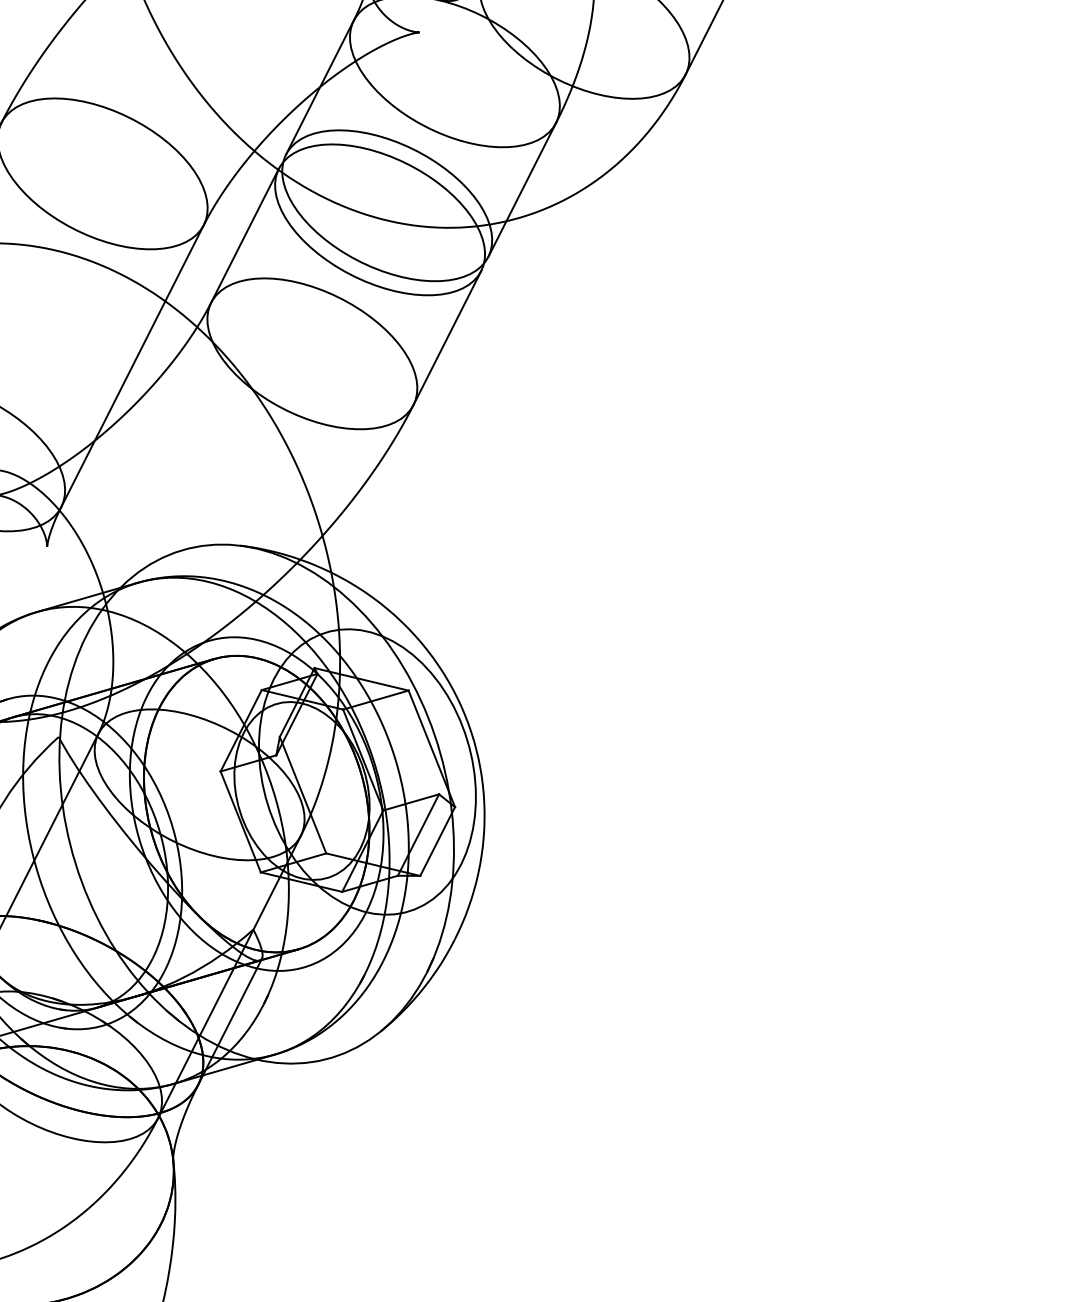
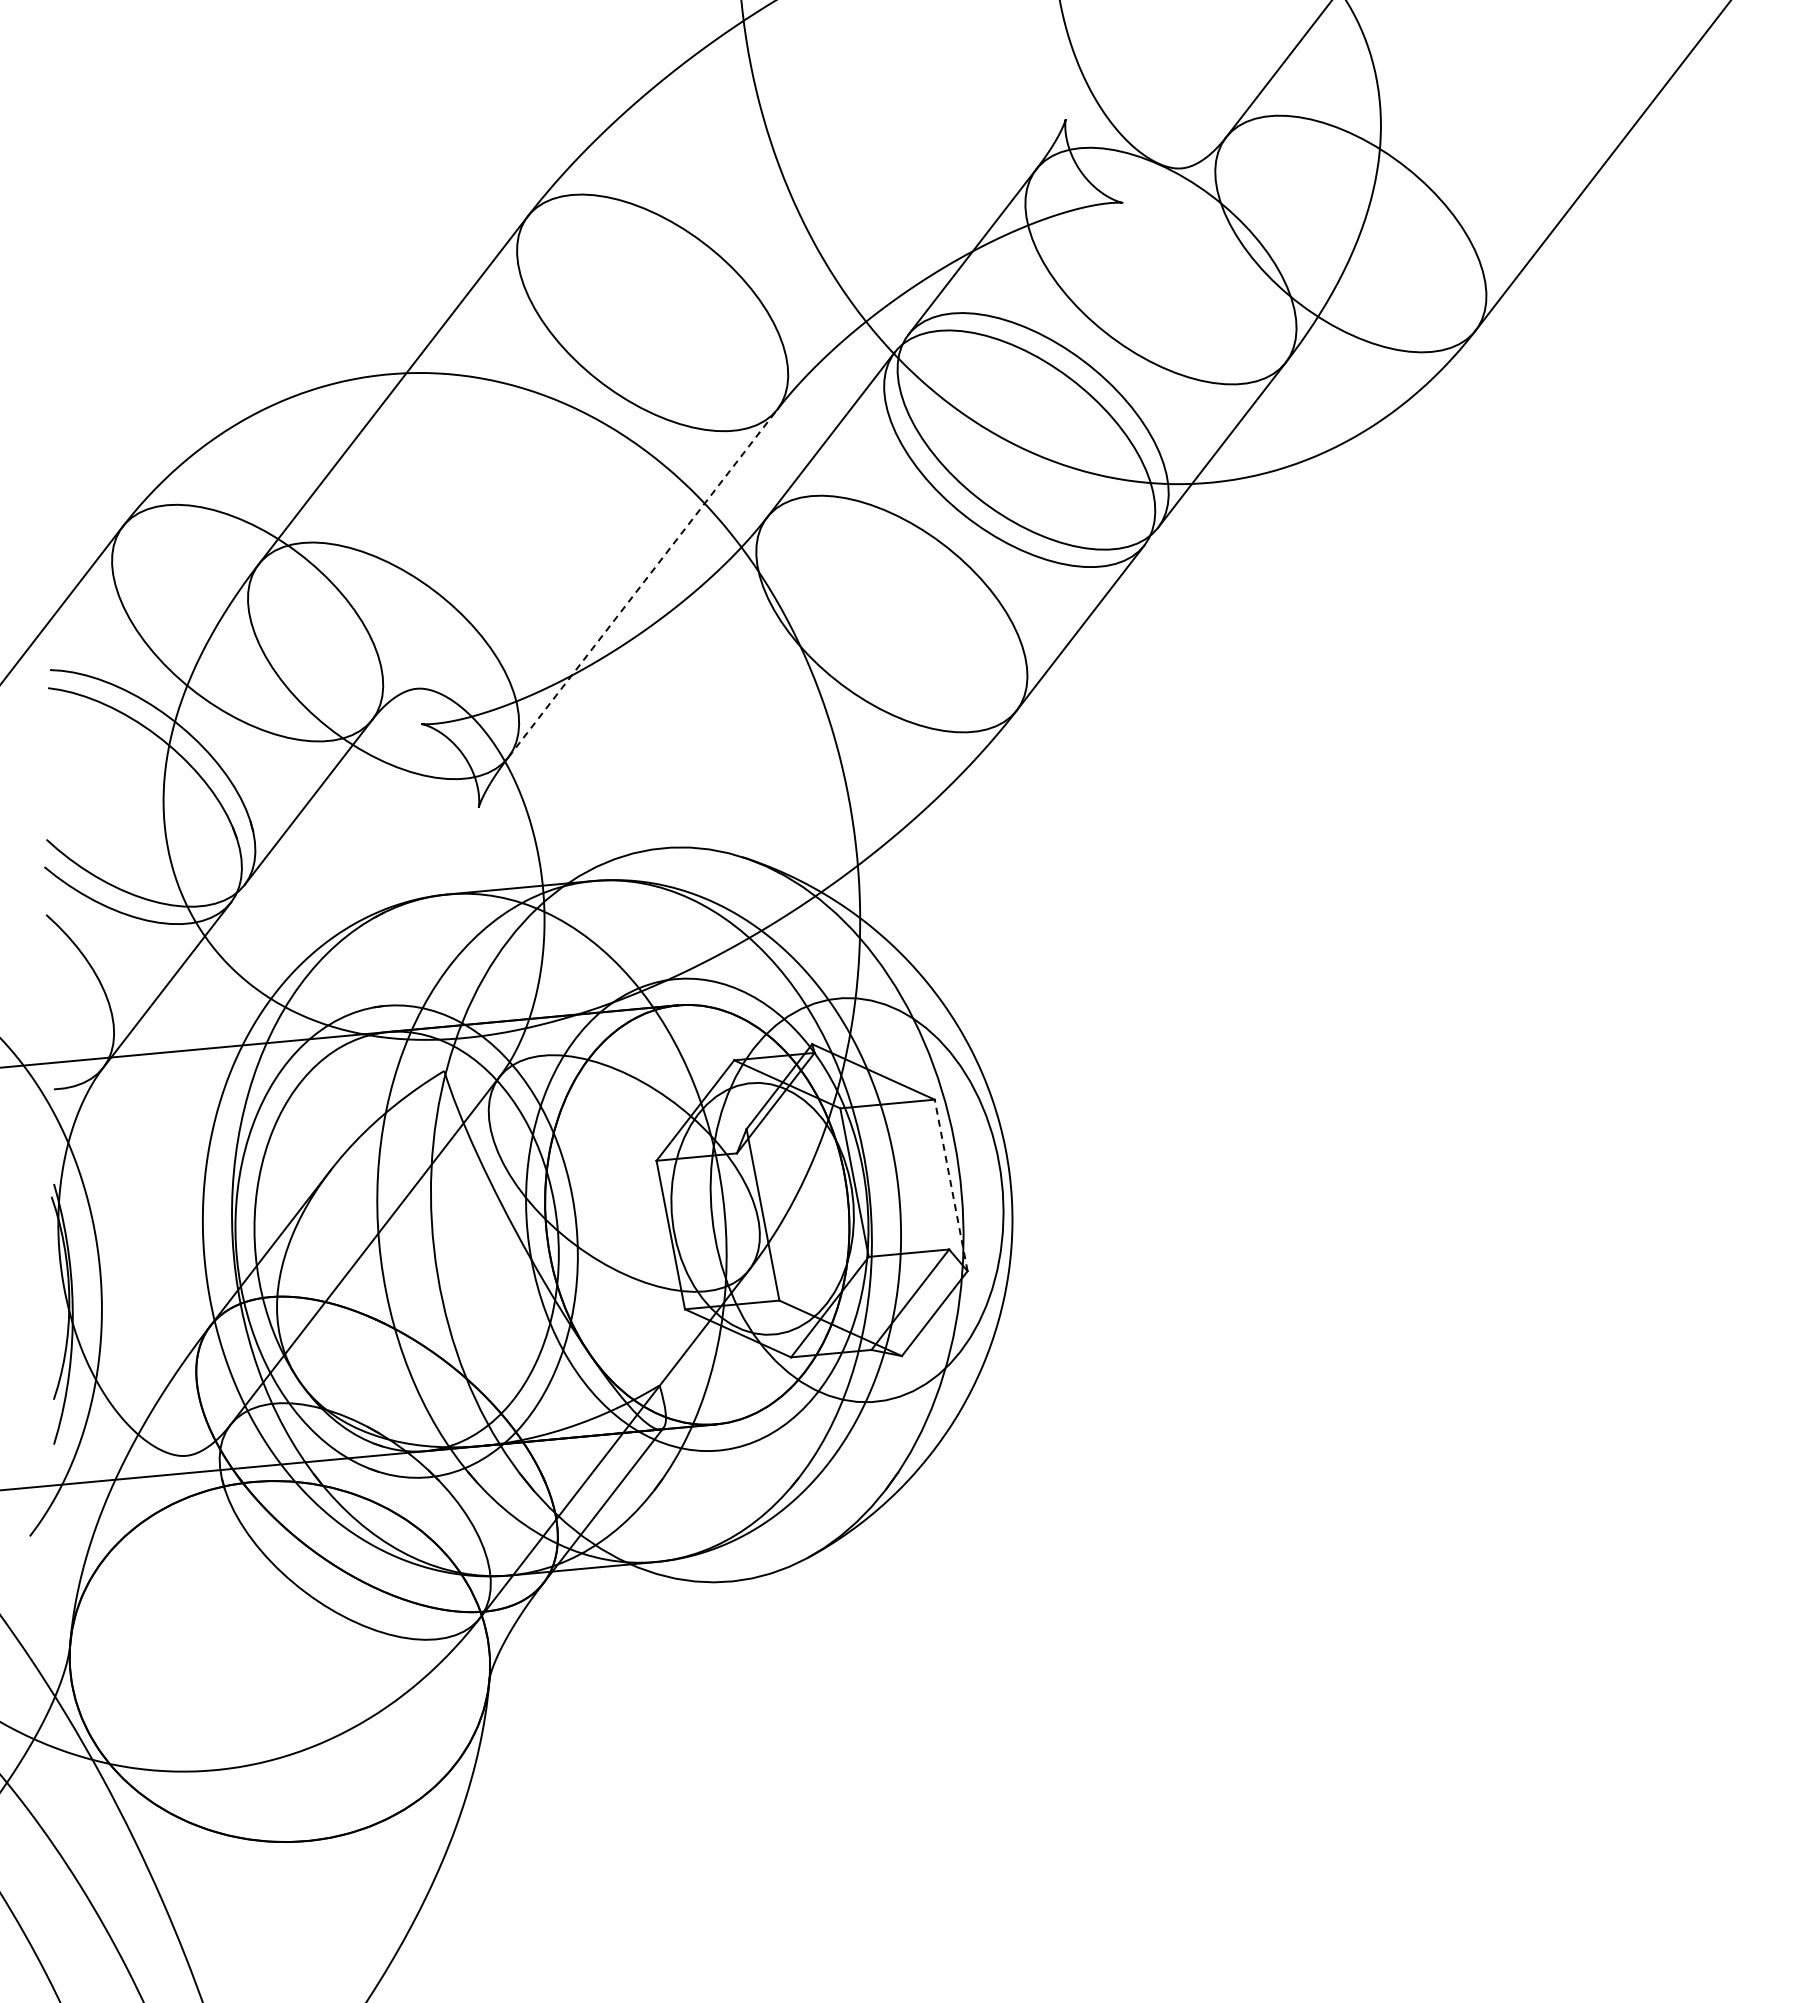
line: (132, 366) -> (642, 583), solid -> dashed
line: (431, 748) -> (951, 1184), solid -> dashed

